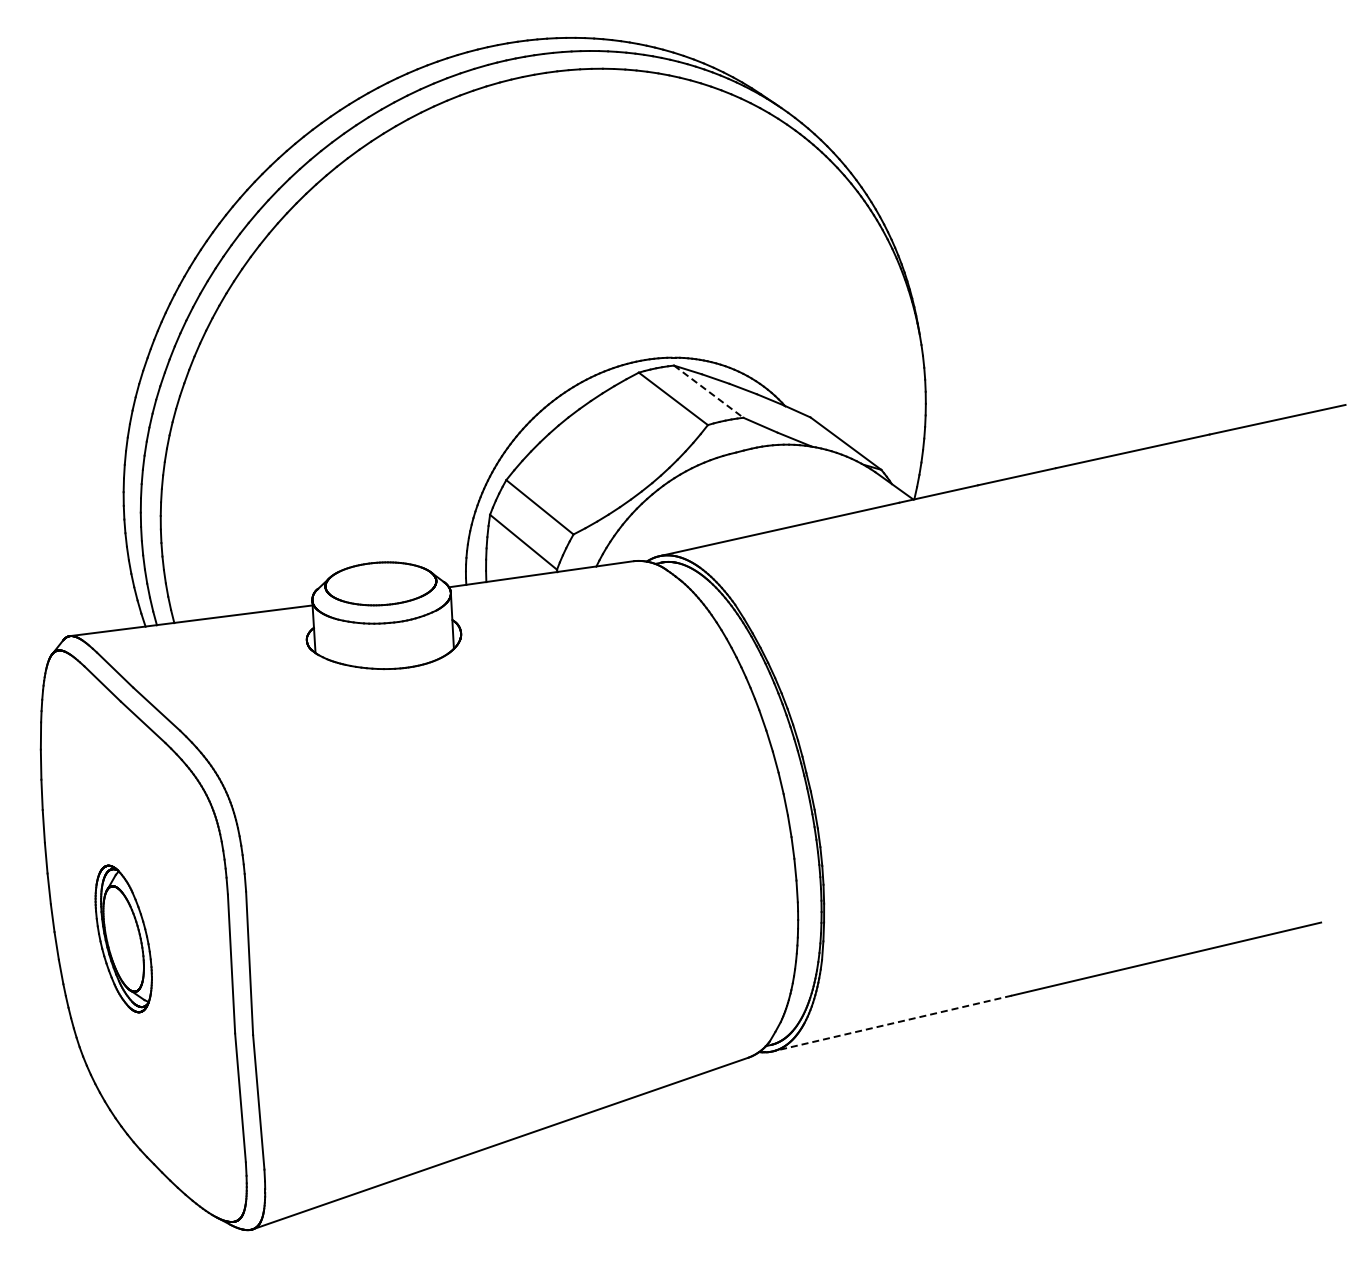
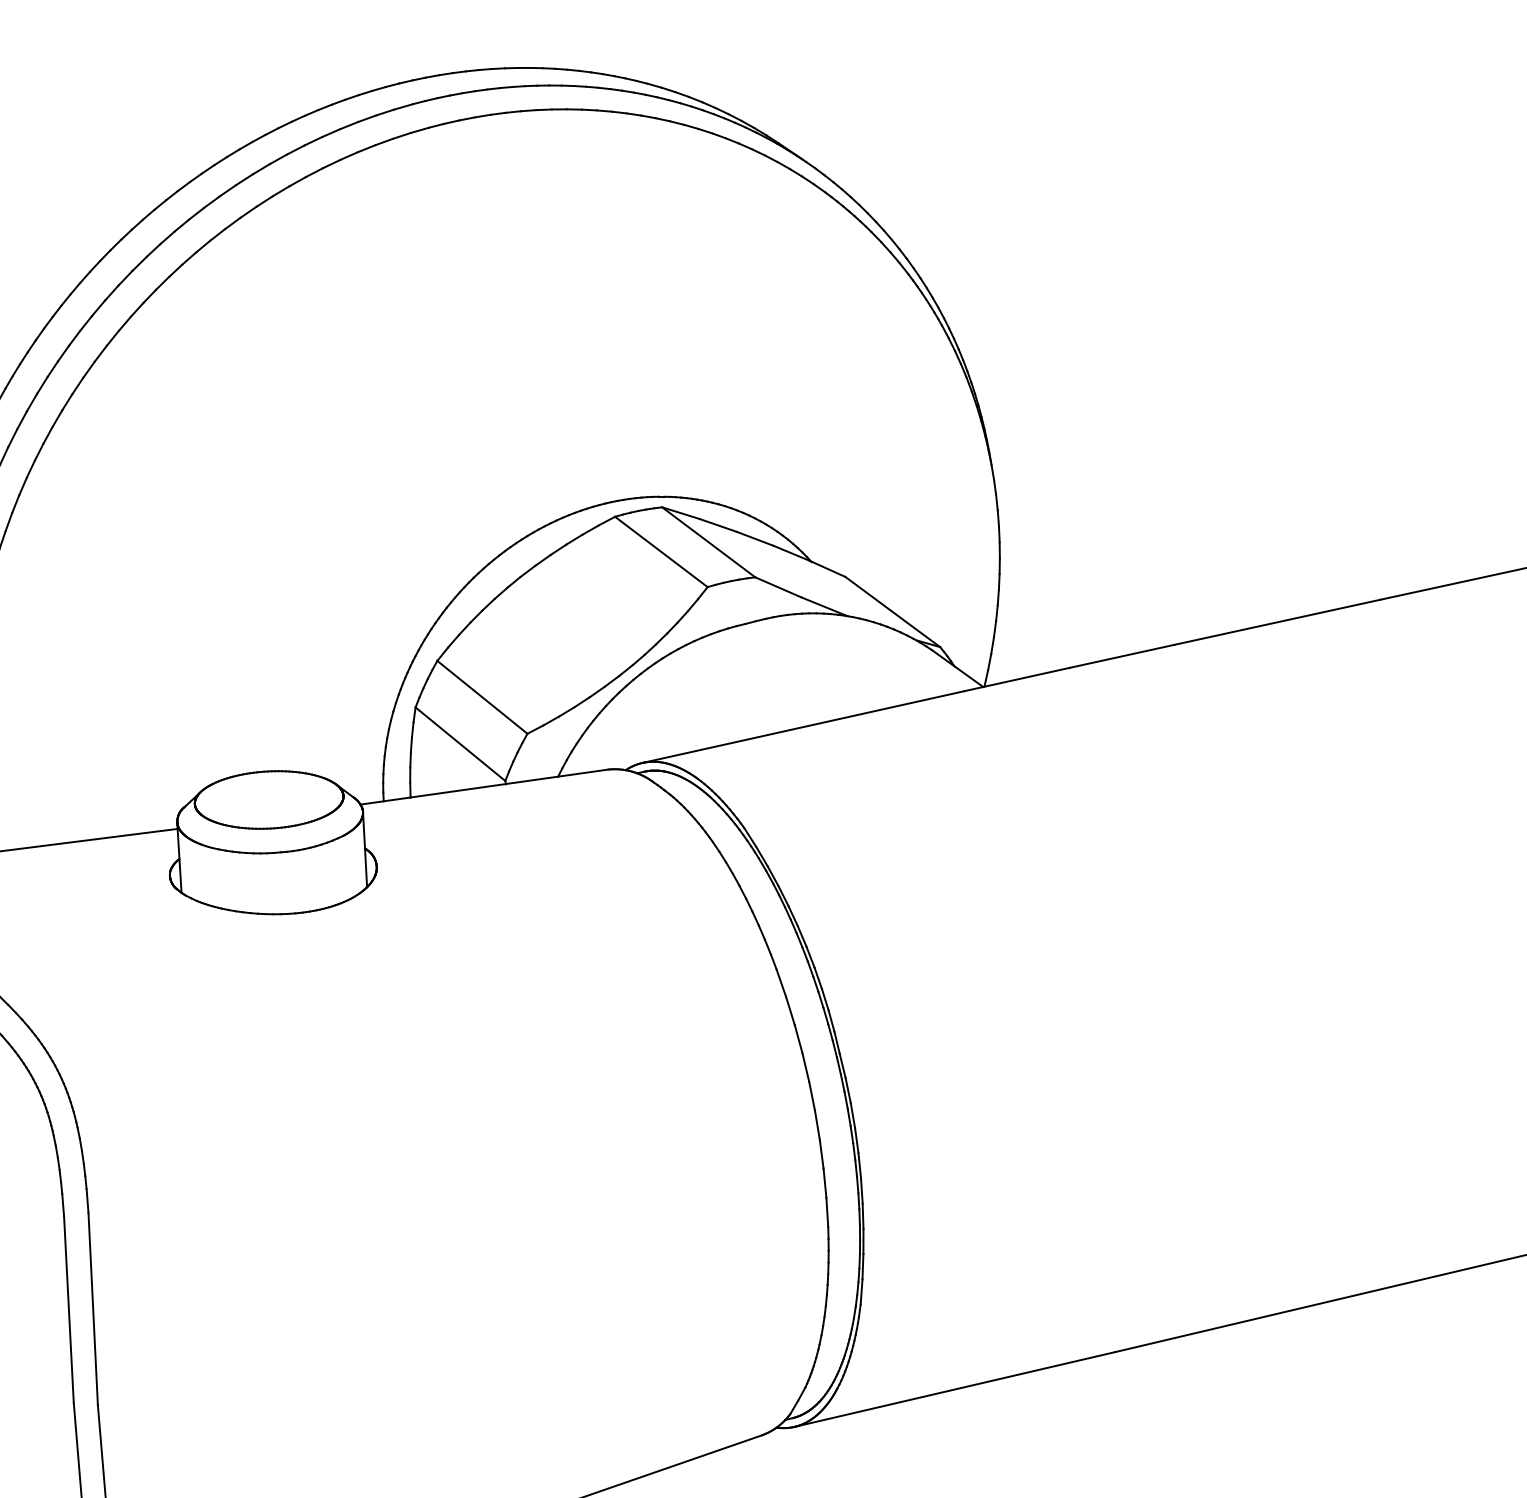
line: (709, 391) -> (709, 542), dashed -> solid
line: (892, 1023) -> (955, 1389), dashed -> solid

